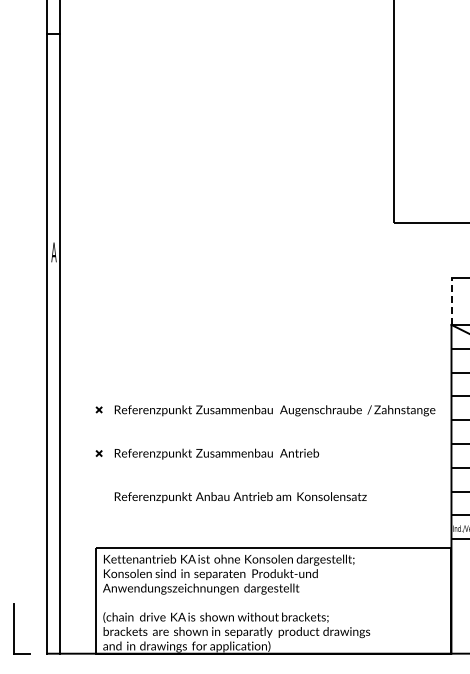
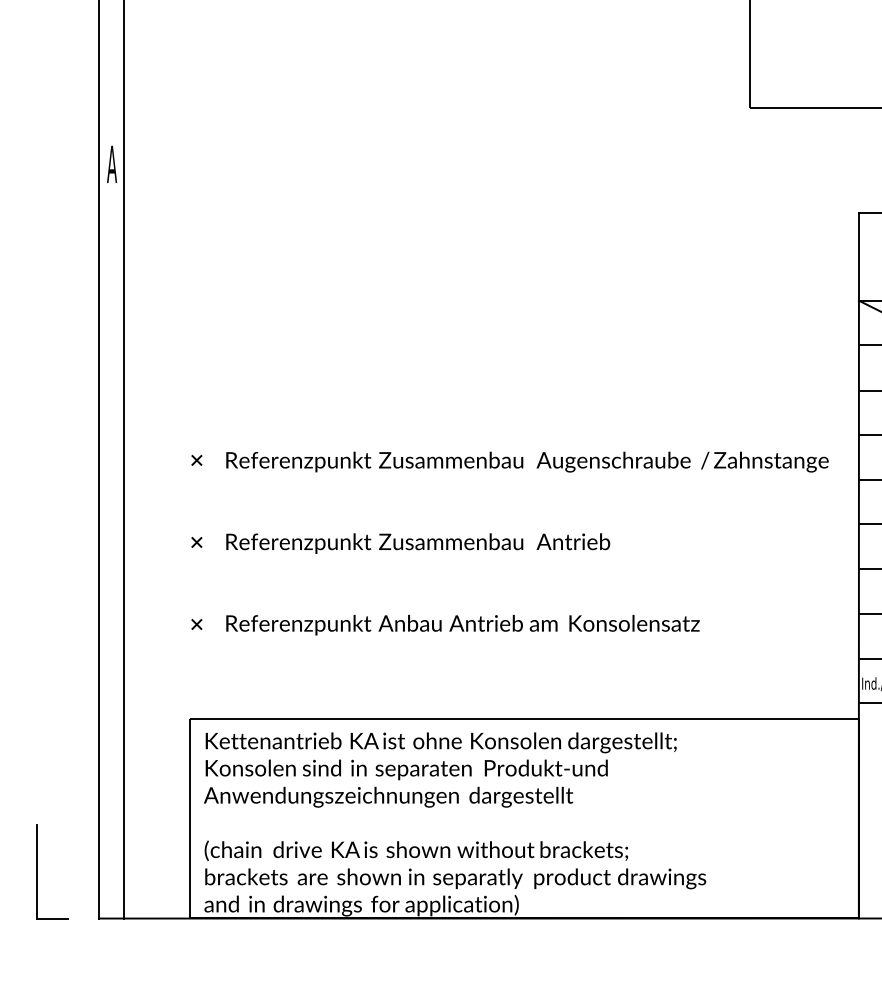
line: (451, 301) -> (858, 256), dashed -> solid
part: (98, 496) -> (195, 623), added

